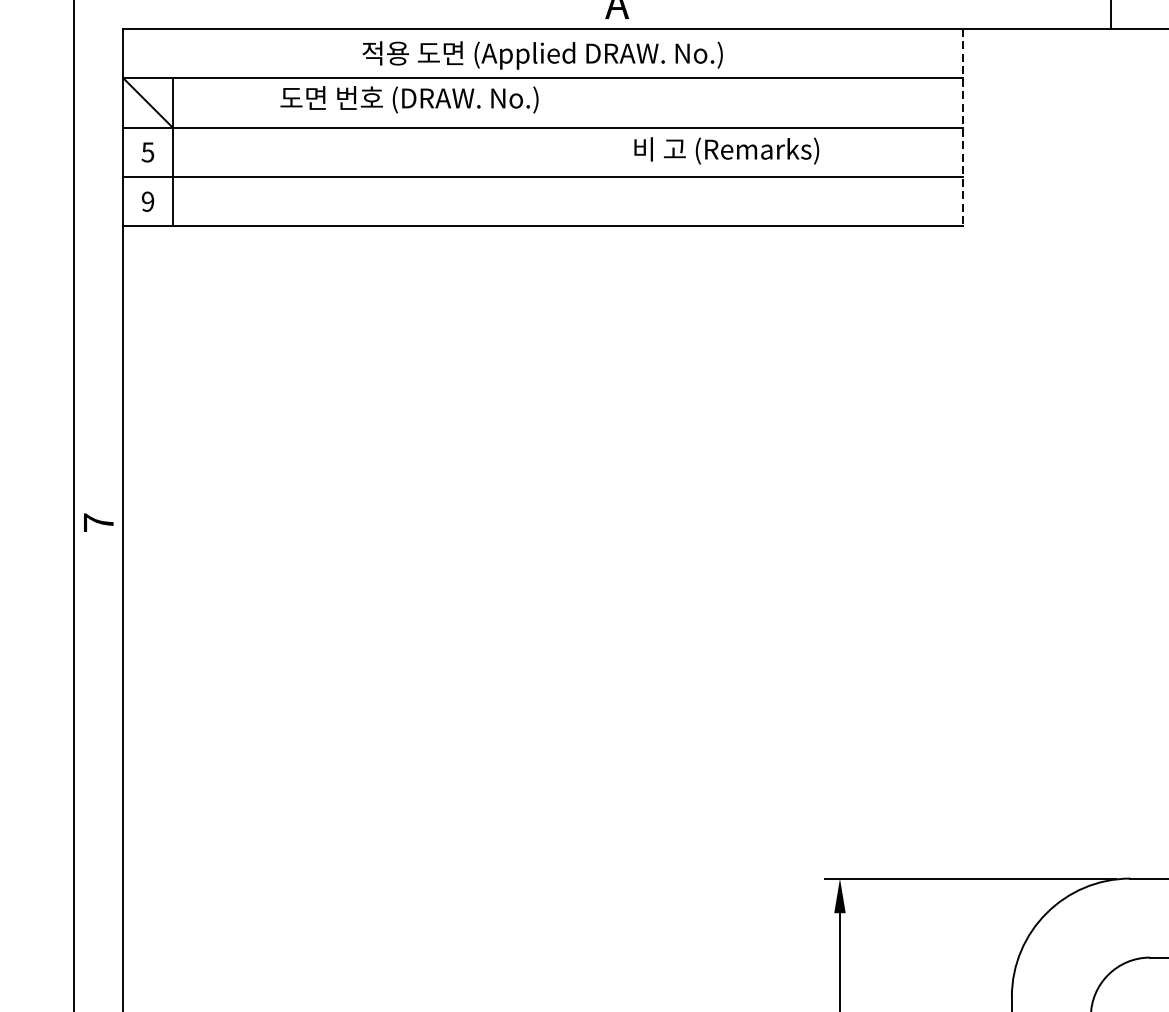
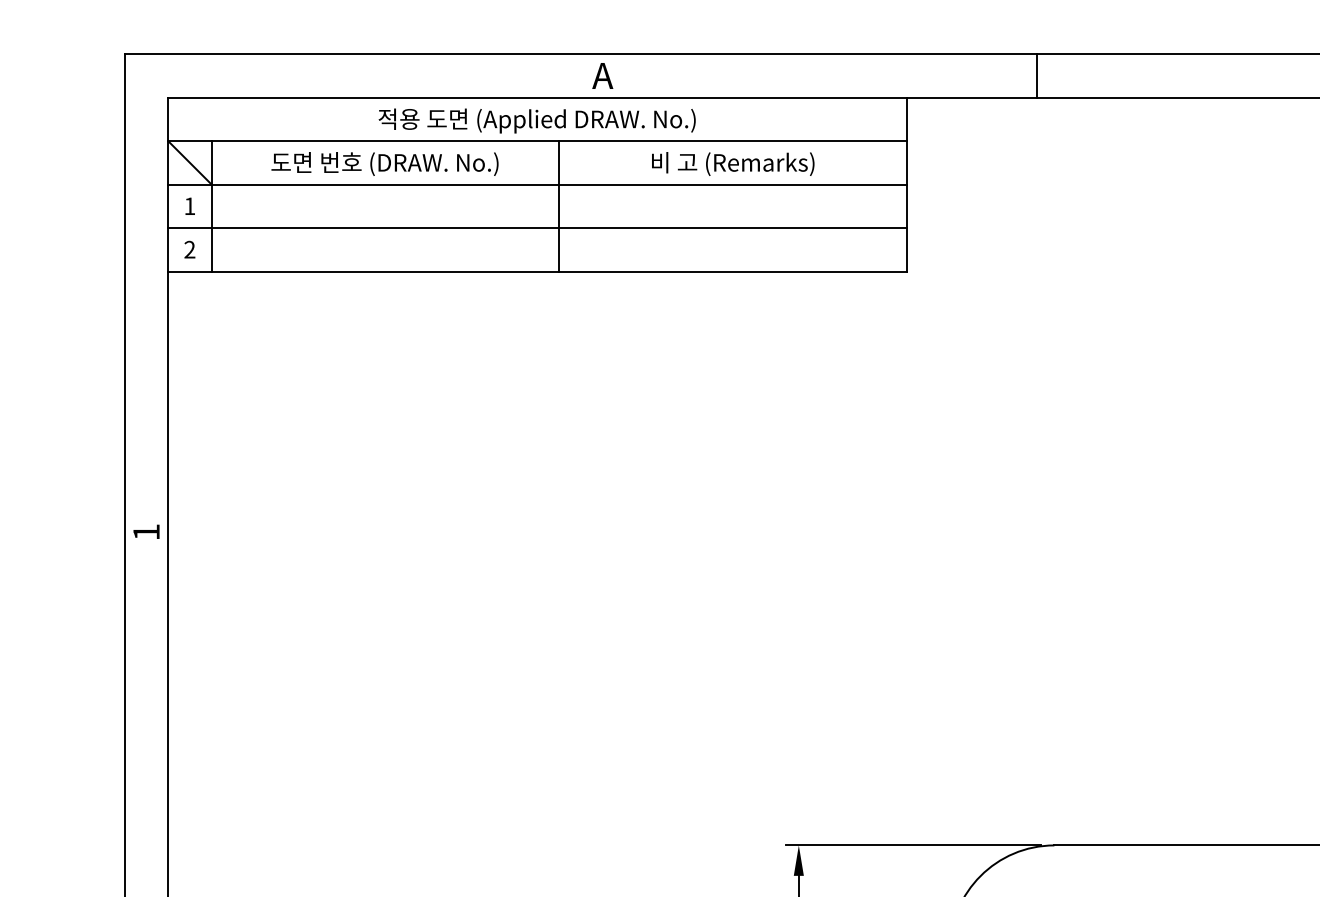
text: (408, 99) -> (384, 163), moved
line: (962, 127) -> (906, 184), dashed -> solid
text: (727, 150) -> (733, 163), moved
text: (147, 152) -> (189, 206), 5 -> 1
line: (568, 152) -> (559, 206), added
text: (147, 201) -> (189, 249), 9 -> 2
text: (98, 522) -> (146, 532), 7 -> 1

